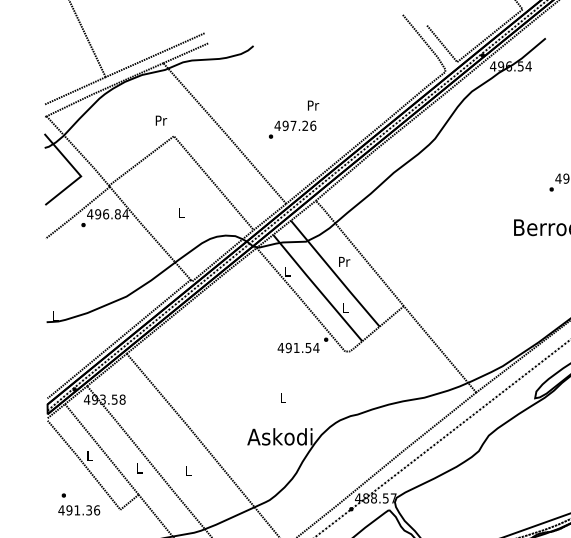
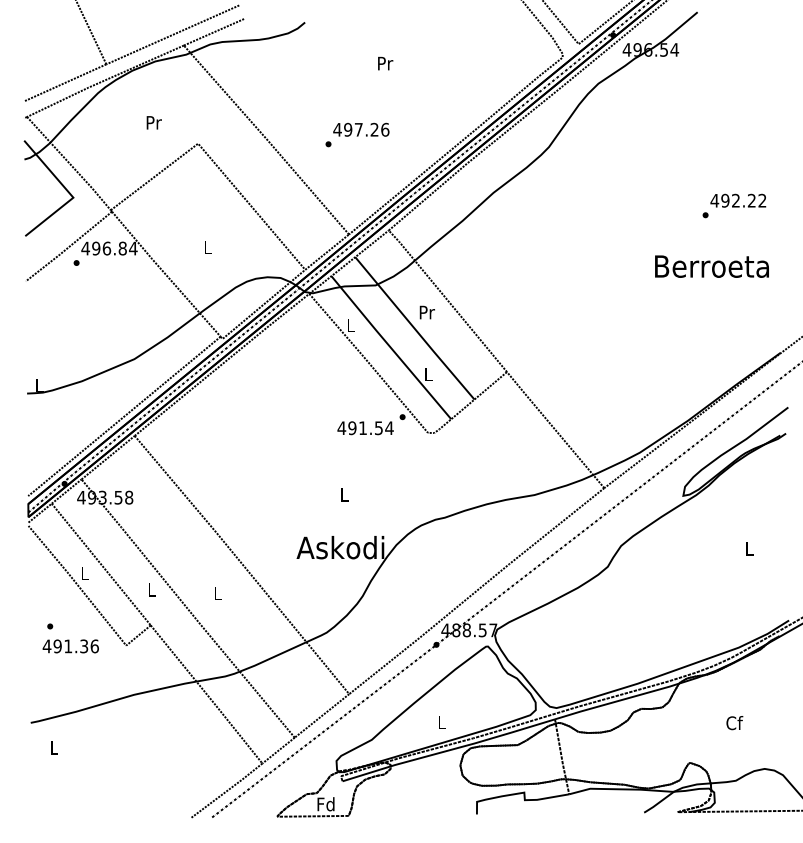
text: (313, 105) -> (385, 63), moved
text: (160, 120) -> (153, 122), moved

